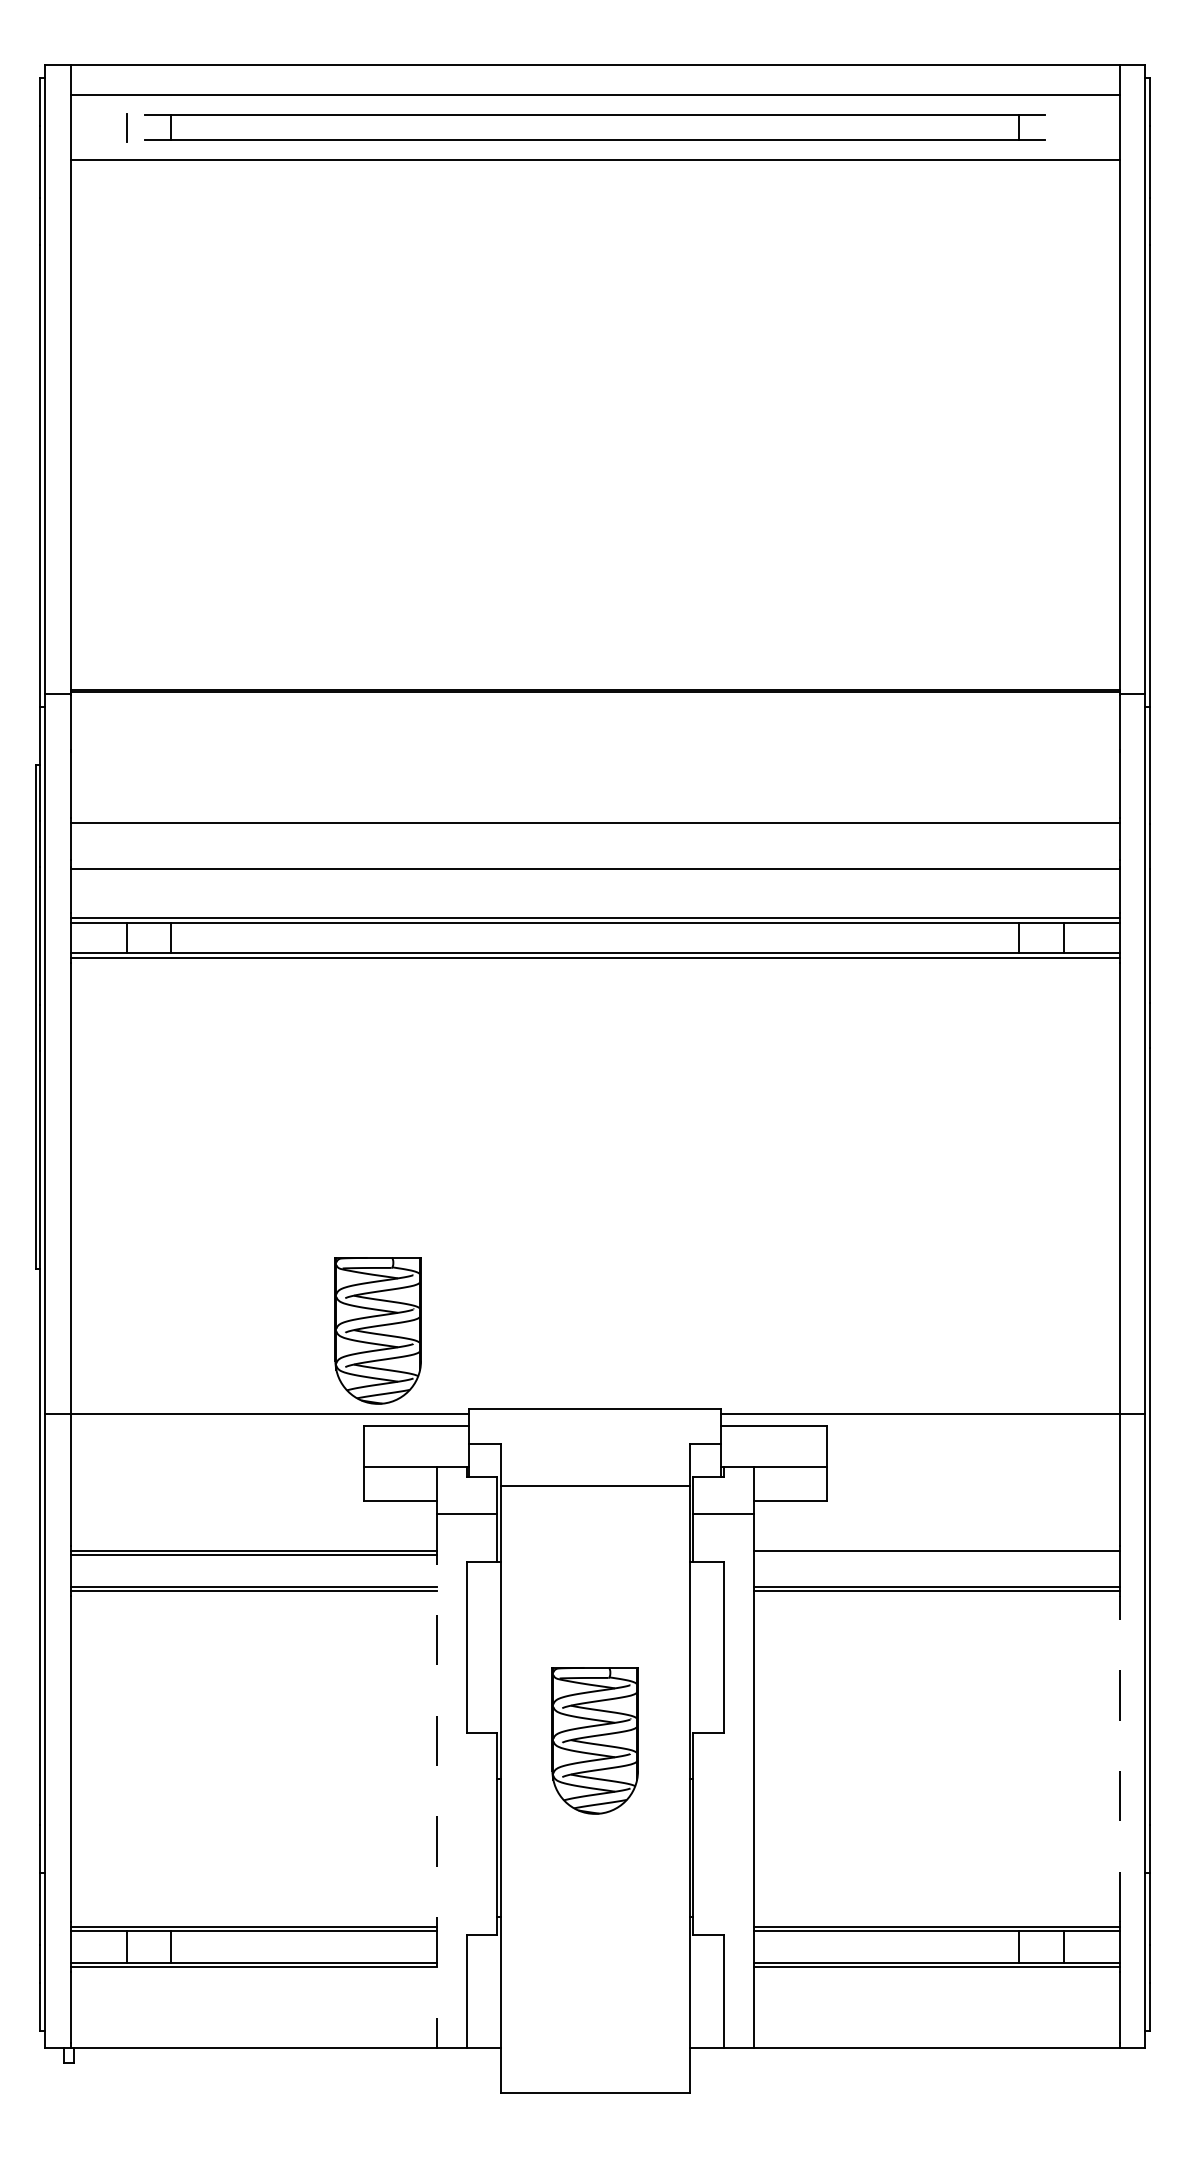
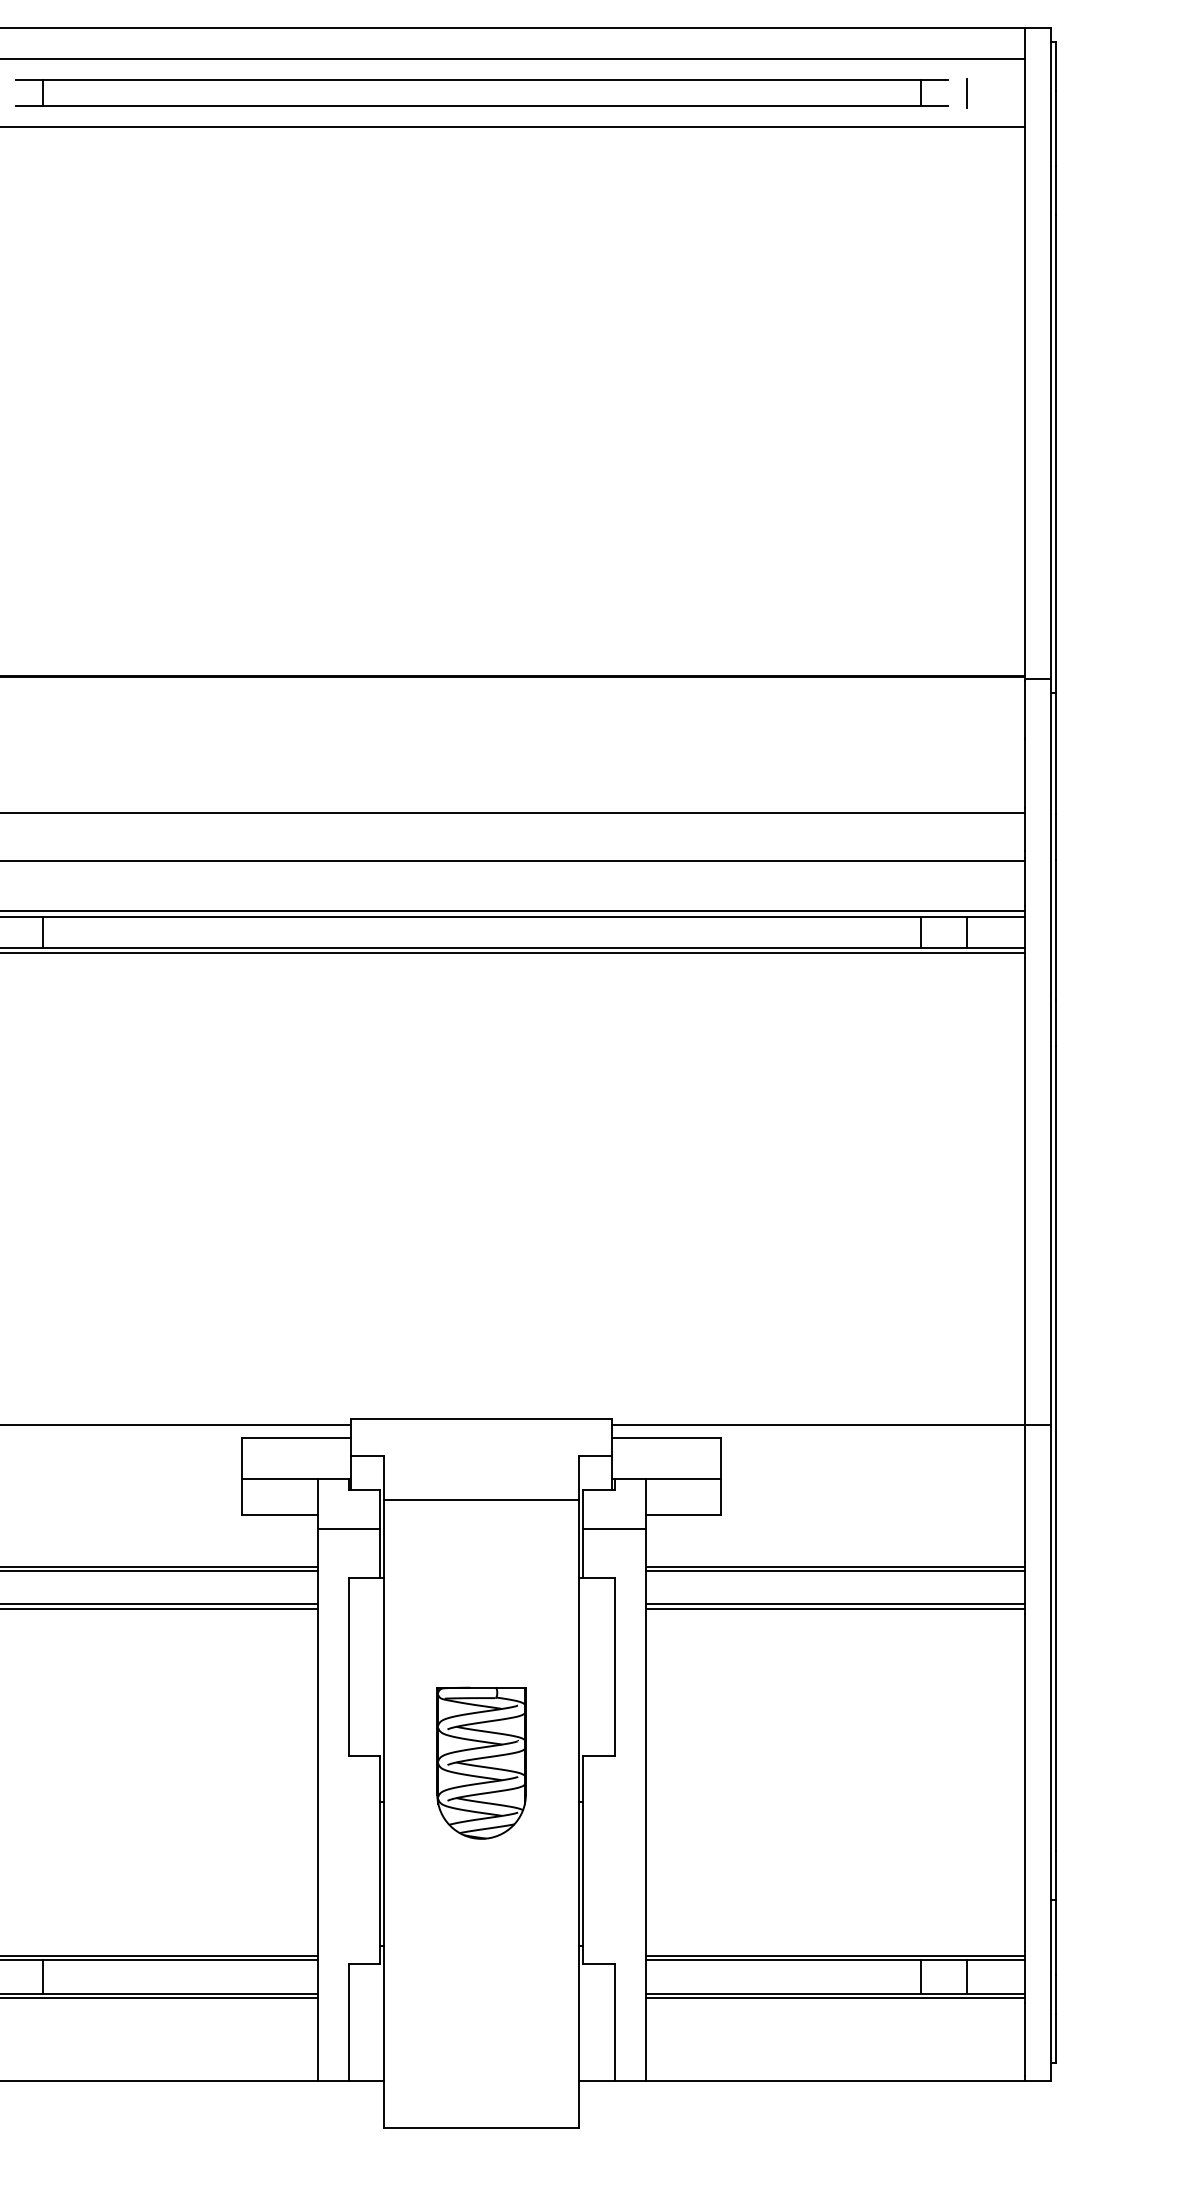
line: (1063, 127) -> (966, 93), added
part: (377, 1330) -> (256, 1338), removed
line: (936, 1555) -> (834, 1571), added
line: (1120, 1759) -> (1025, 1782), dashed -> solid
line: (436, 1781) -> (317, 1805), dashed -> solid

